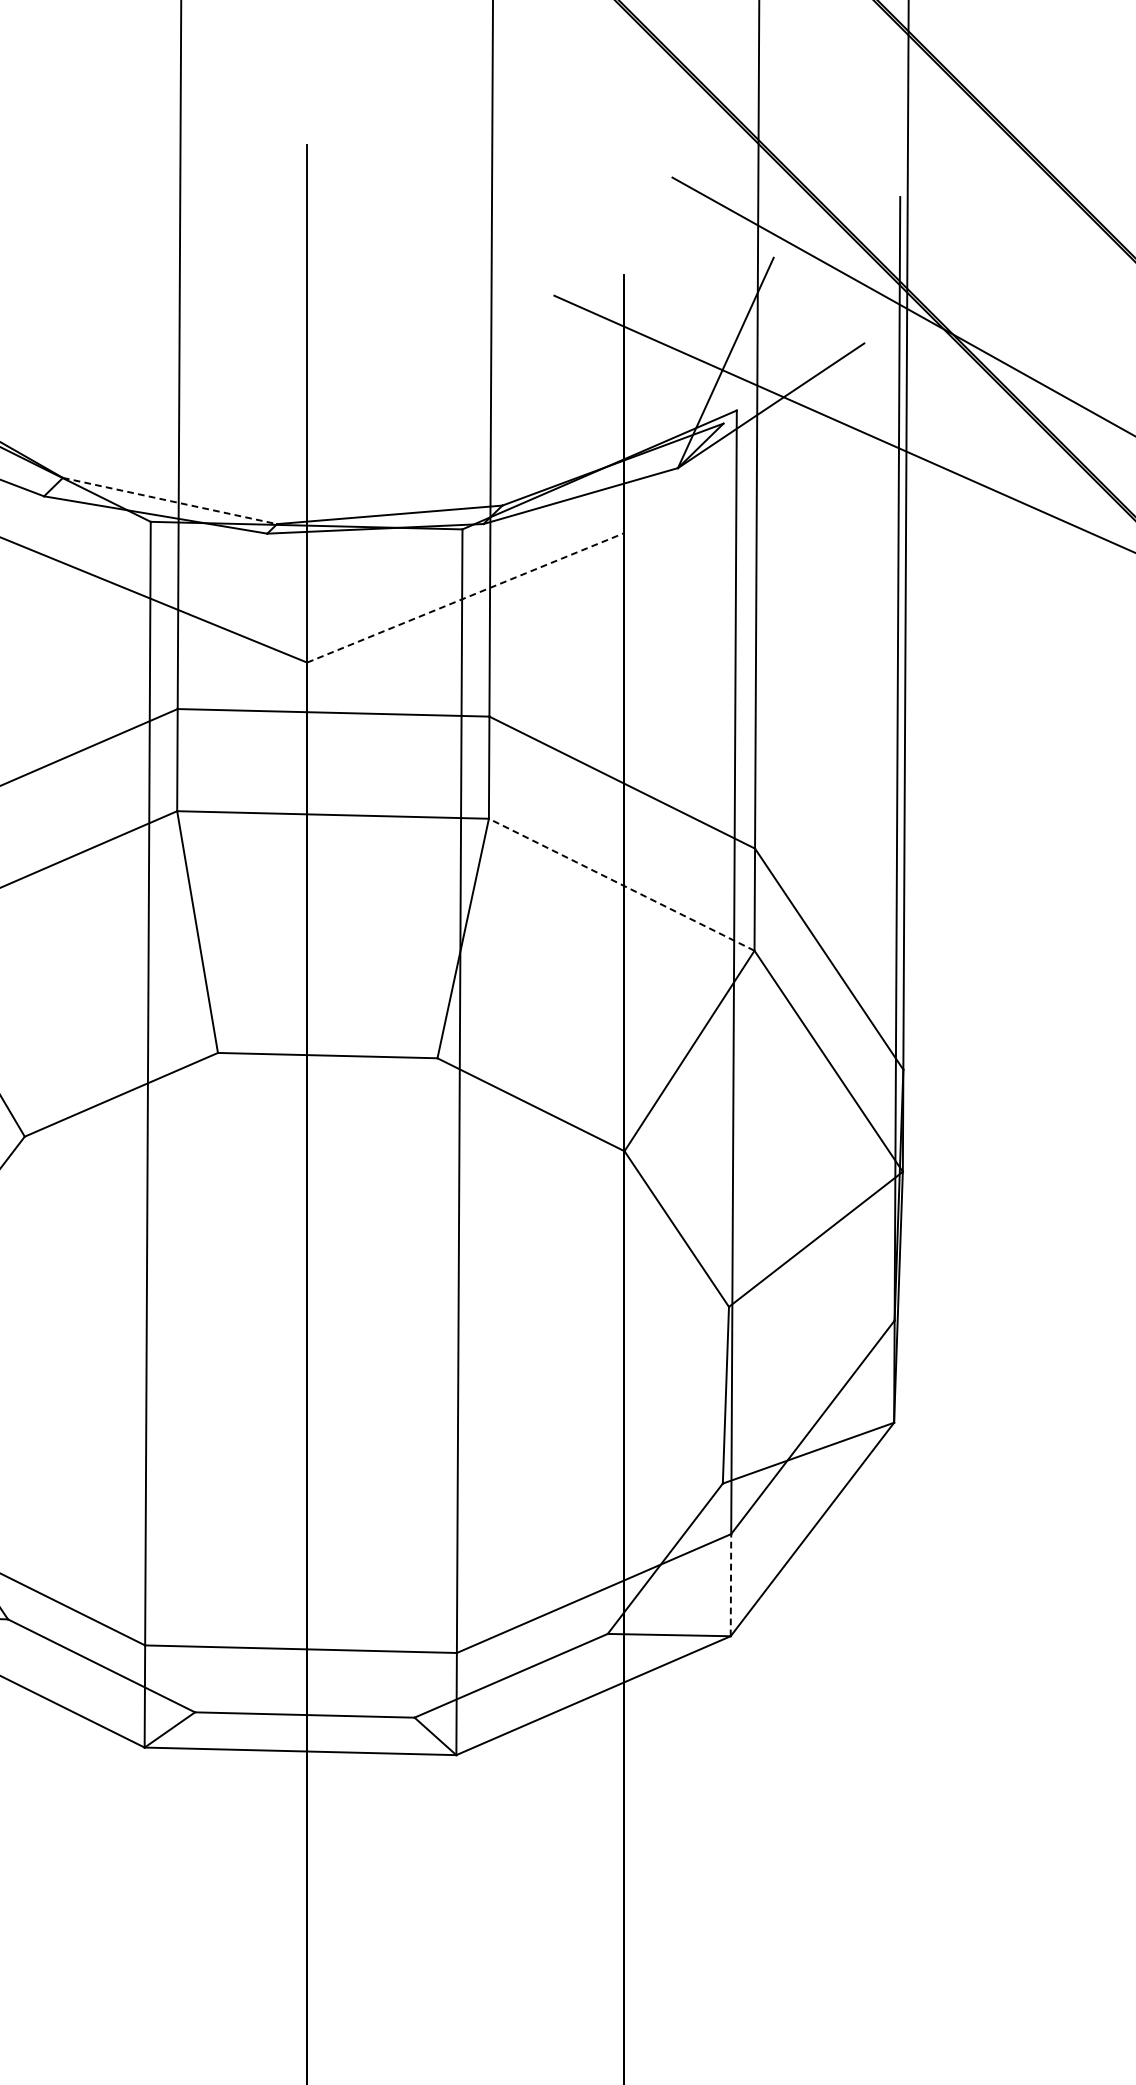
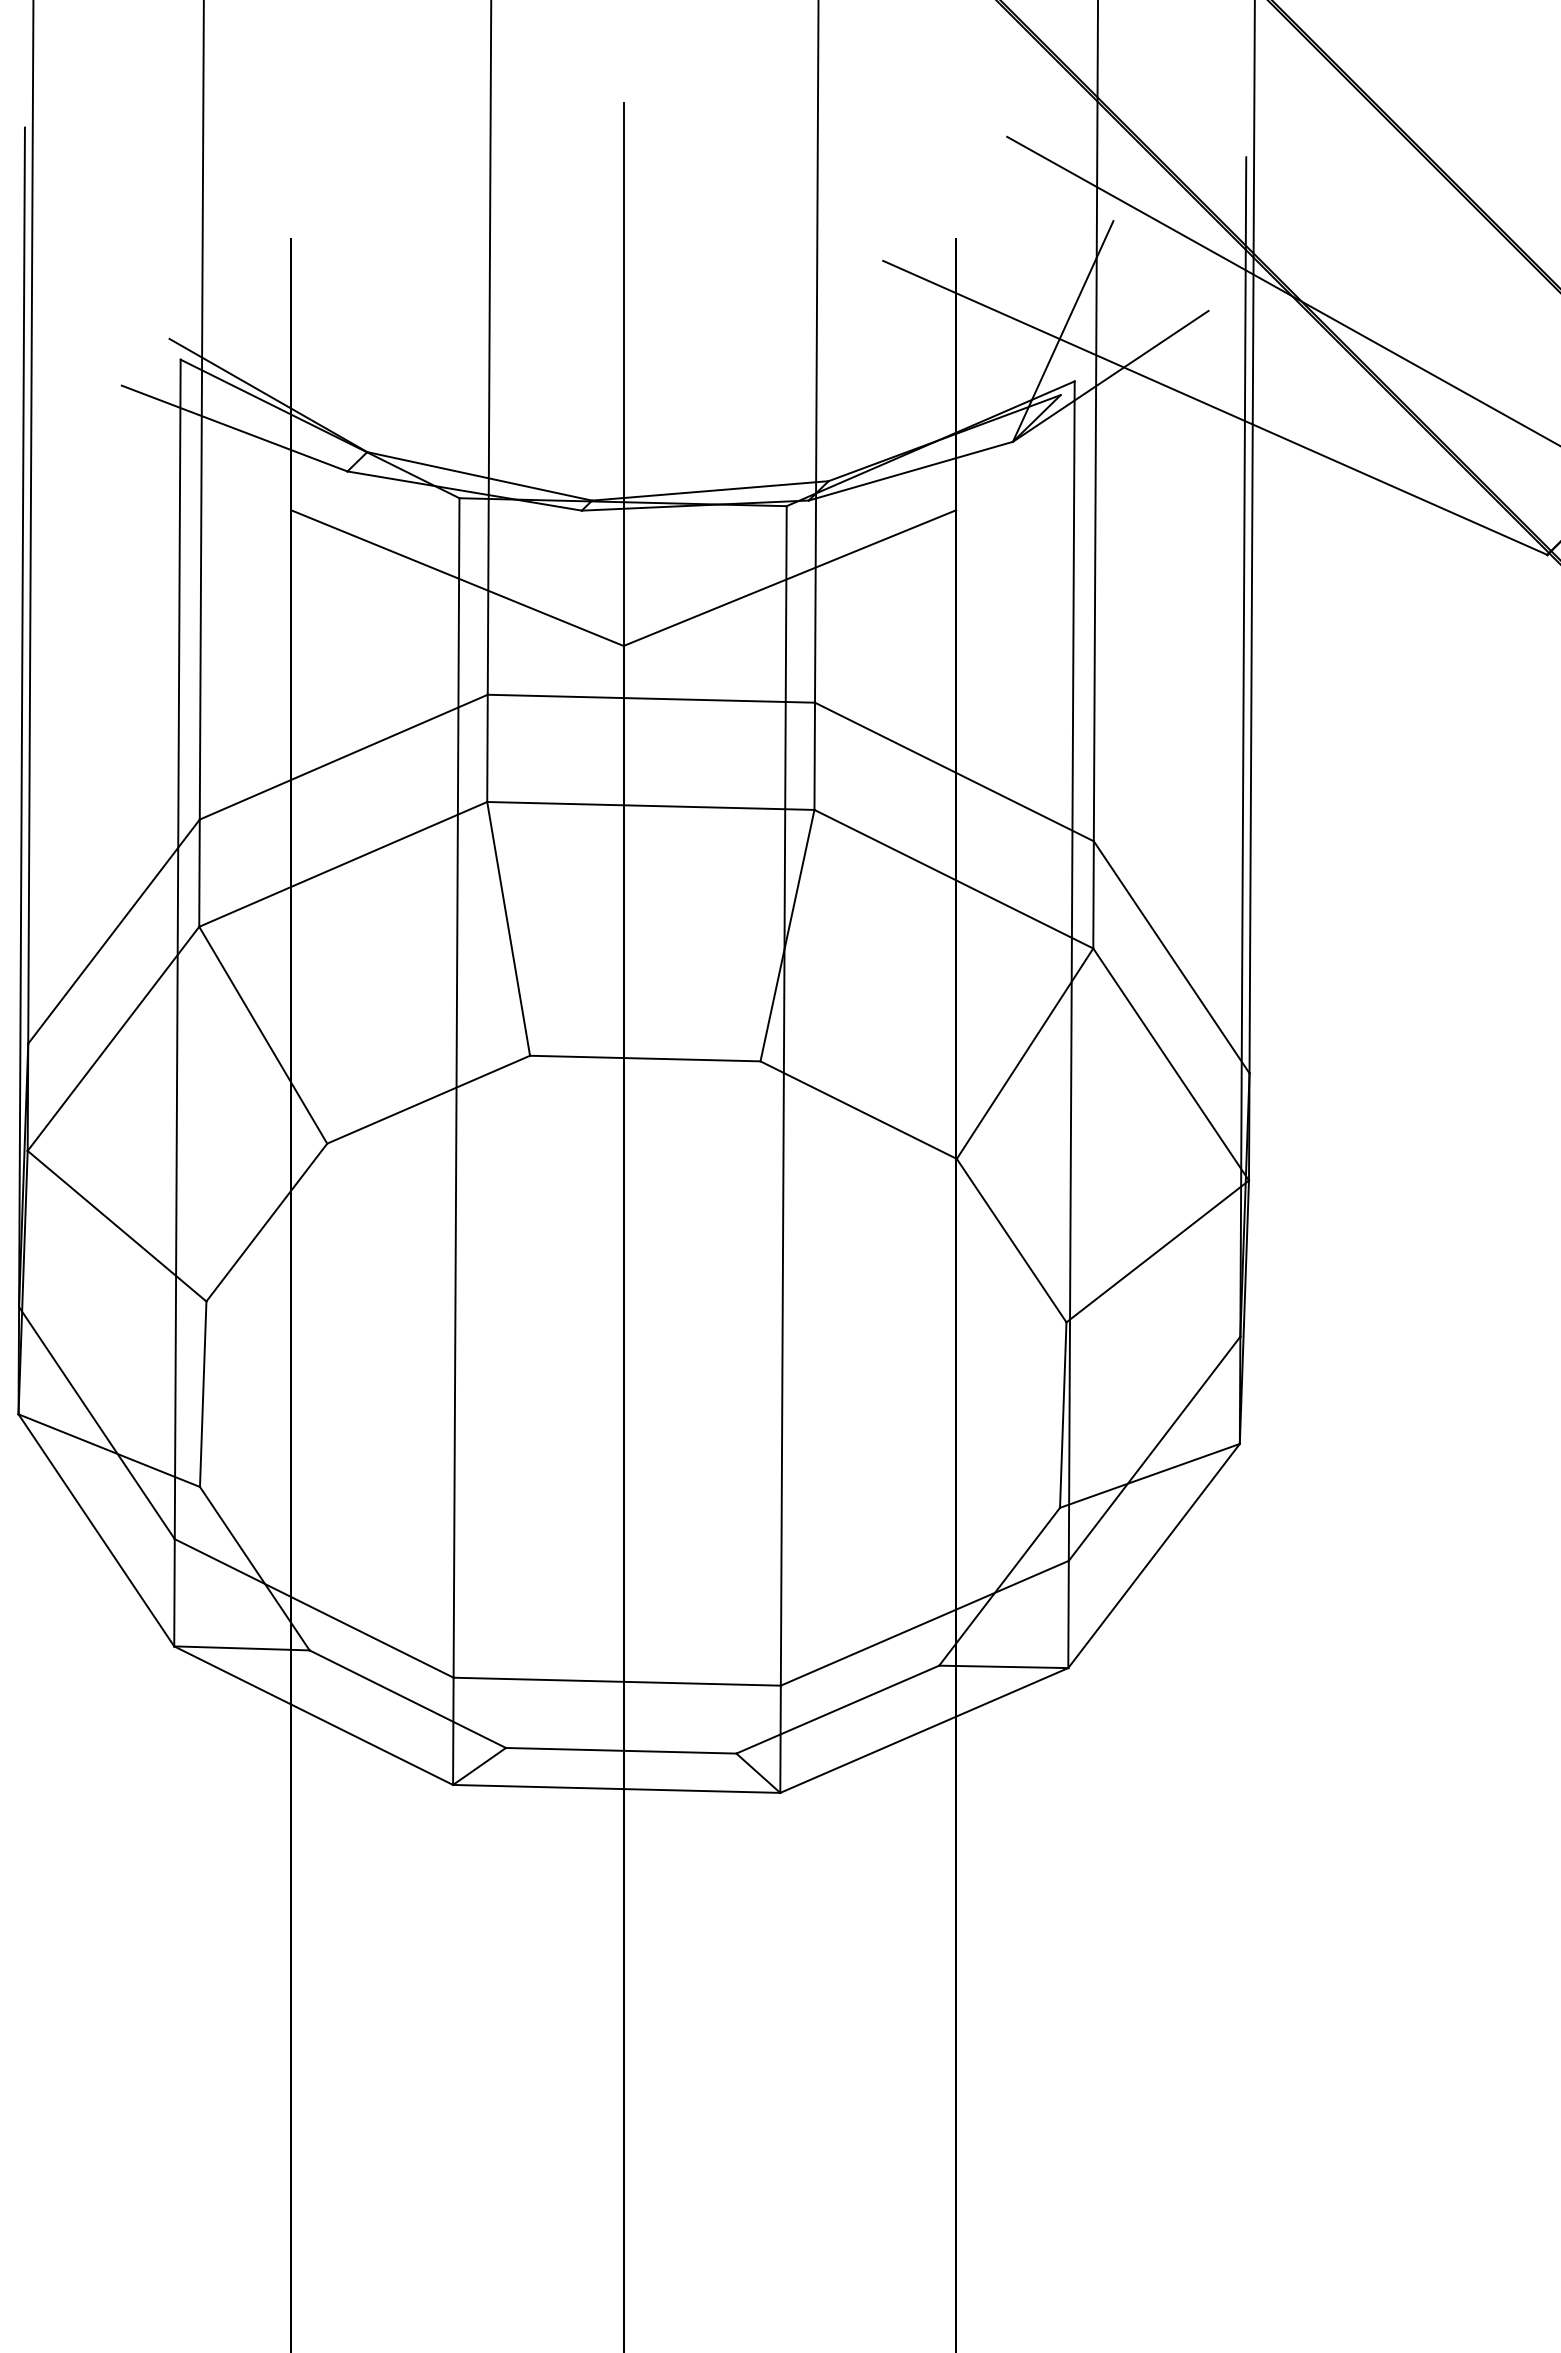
line: (169, 501) -> (479, 476), dashed -> solid
line: (465, 598) -> (789, 578), dashed -> solid
line: (621, 885) -> (953, 879), dashed -> solid
line: (730, 1585) -> (1068, 1614), dashed -> solid

